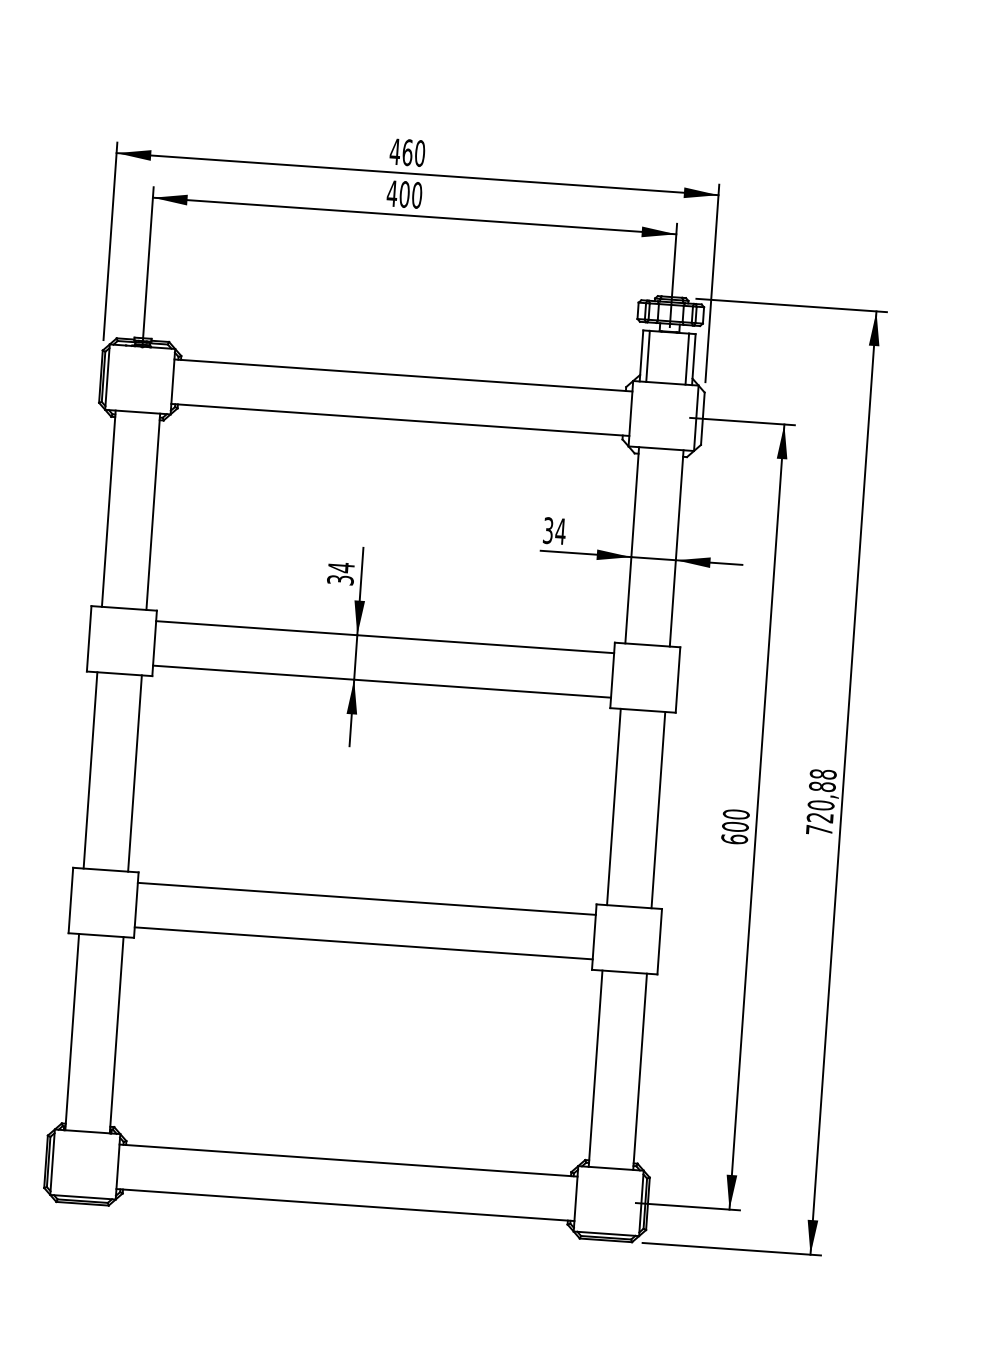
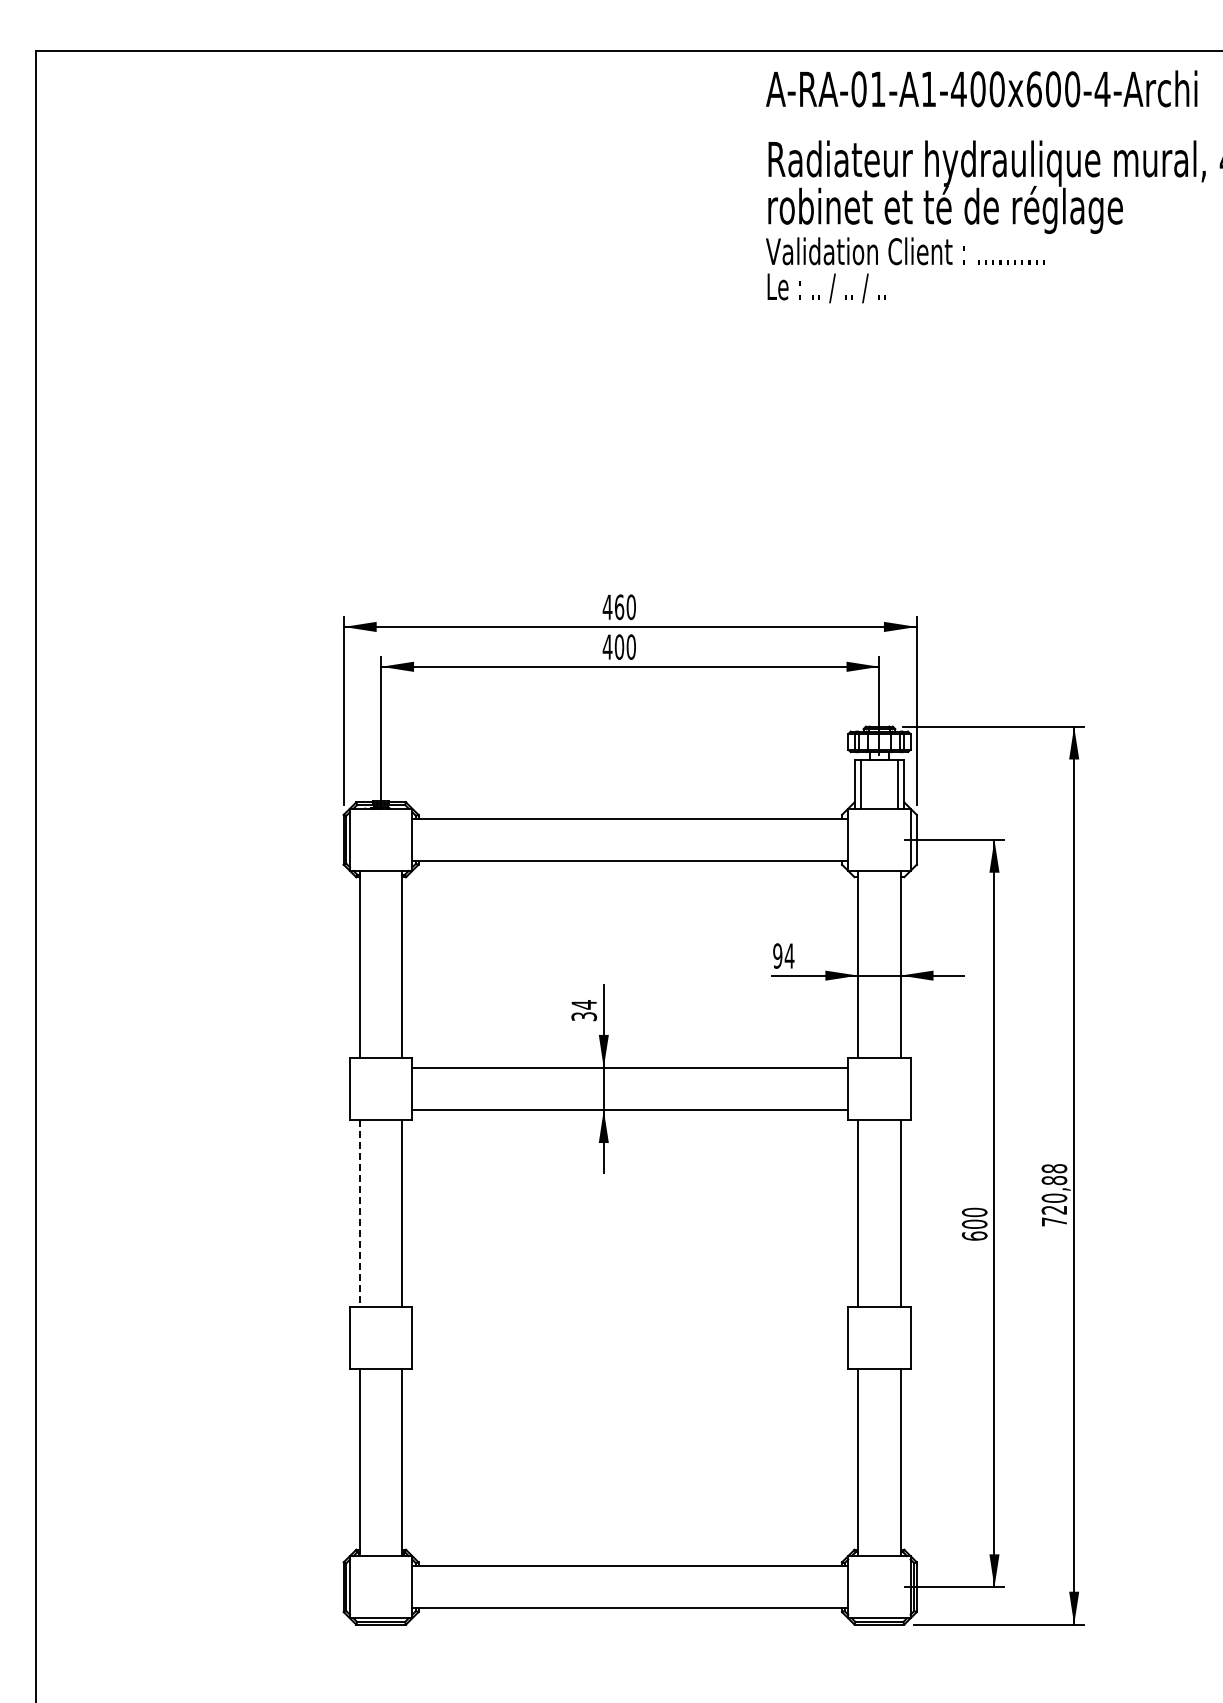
text: (548, 530) -> (777, 955), 34 -> 94
line: (89, 771) -> (359, 1214), solid -> dashed
line: (367, 898) -> (630, 1316), removed
line: (363, 943) -> (630, 1359), removed

